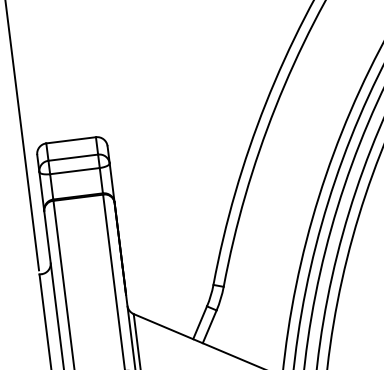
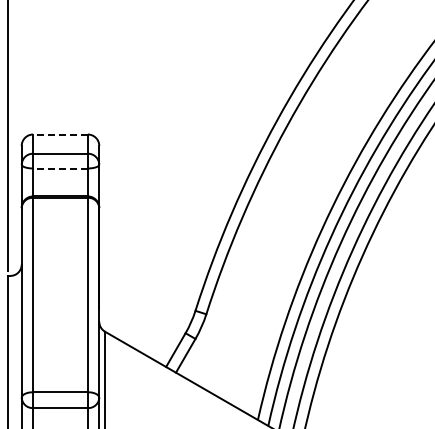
line: (71, 140) -> (60, 134), solid -> dashed
line: (74, 171) -> (60, 168), solid -> dashed

